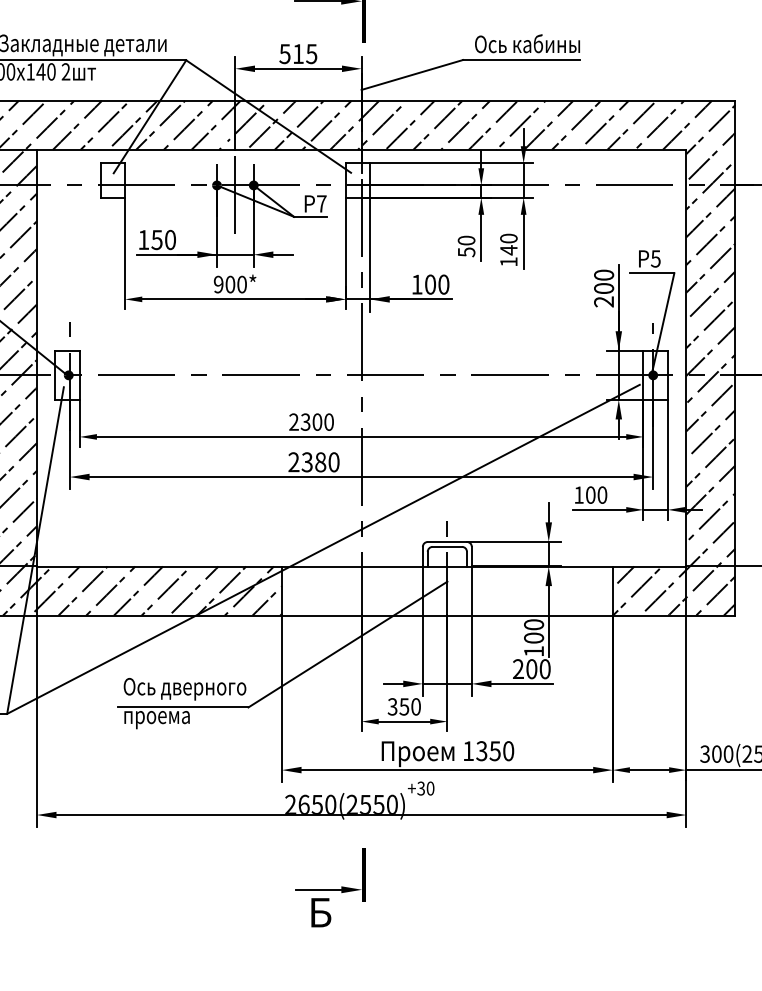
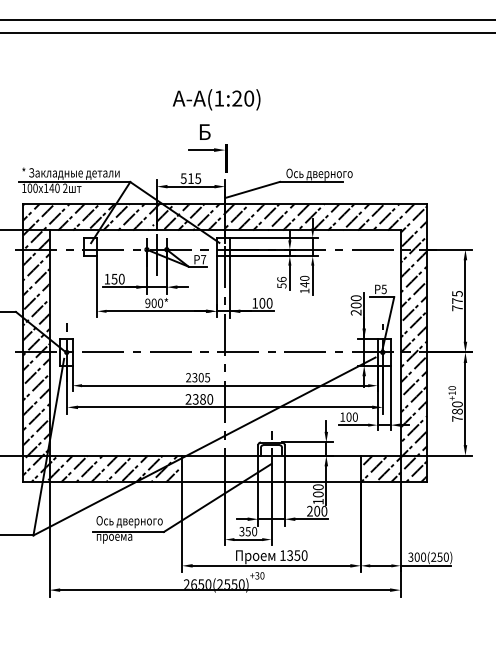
text: (554, 46) -> (329, 174), Ось кабины -> Ось дверного
text: (465, 238) -> (281, 278), 50 -> 56
text: (328, 421) -> (207, 377), 2300 -> 2305
part: (328, 887) -> (207, 629), removed

